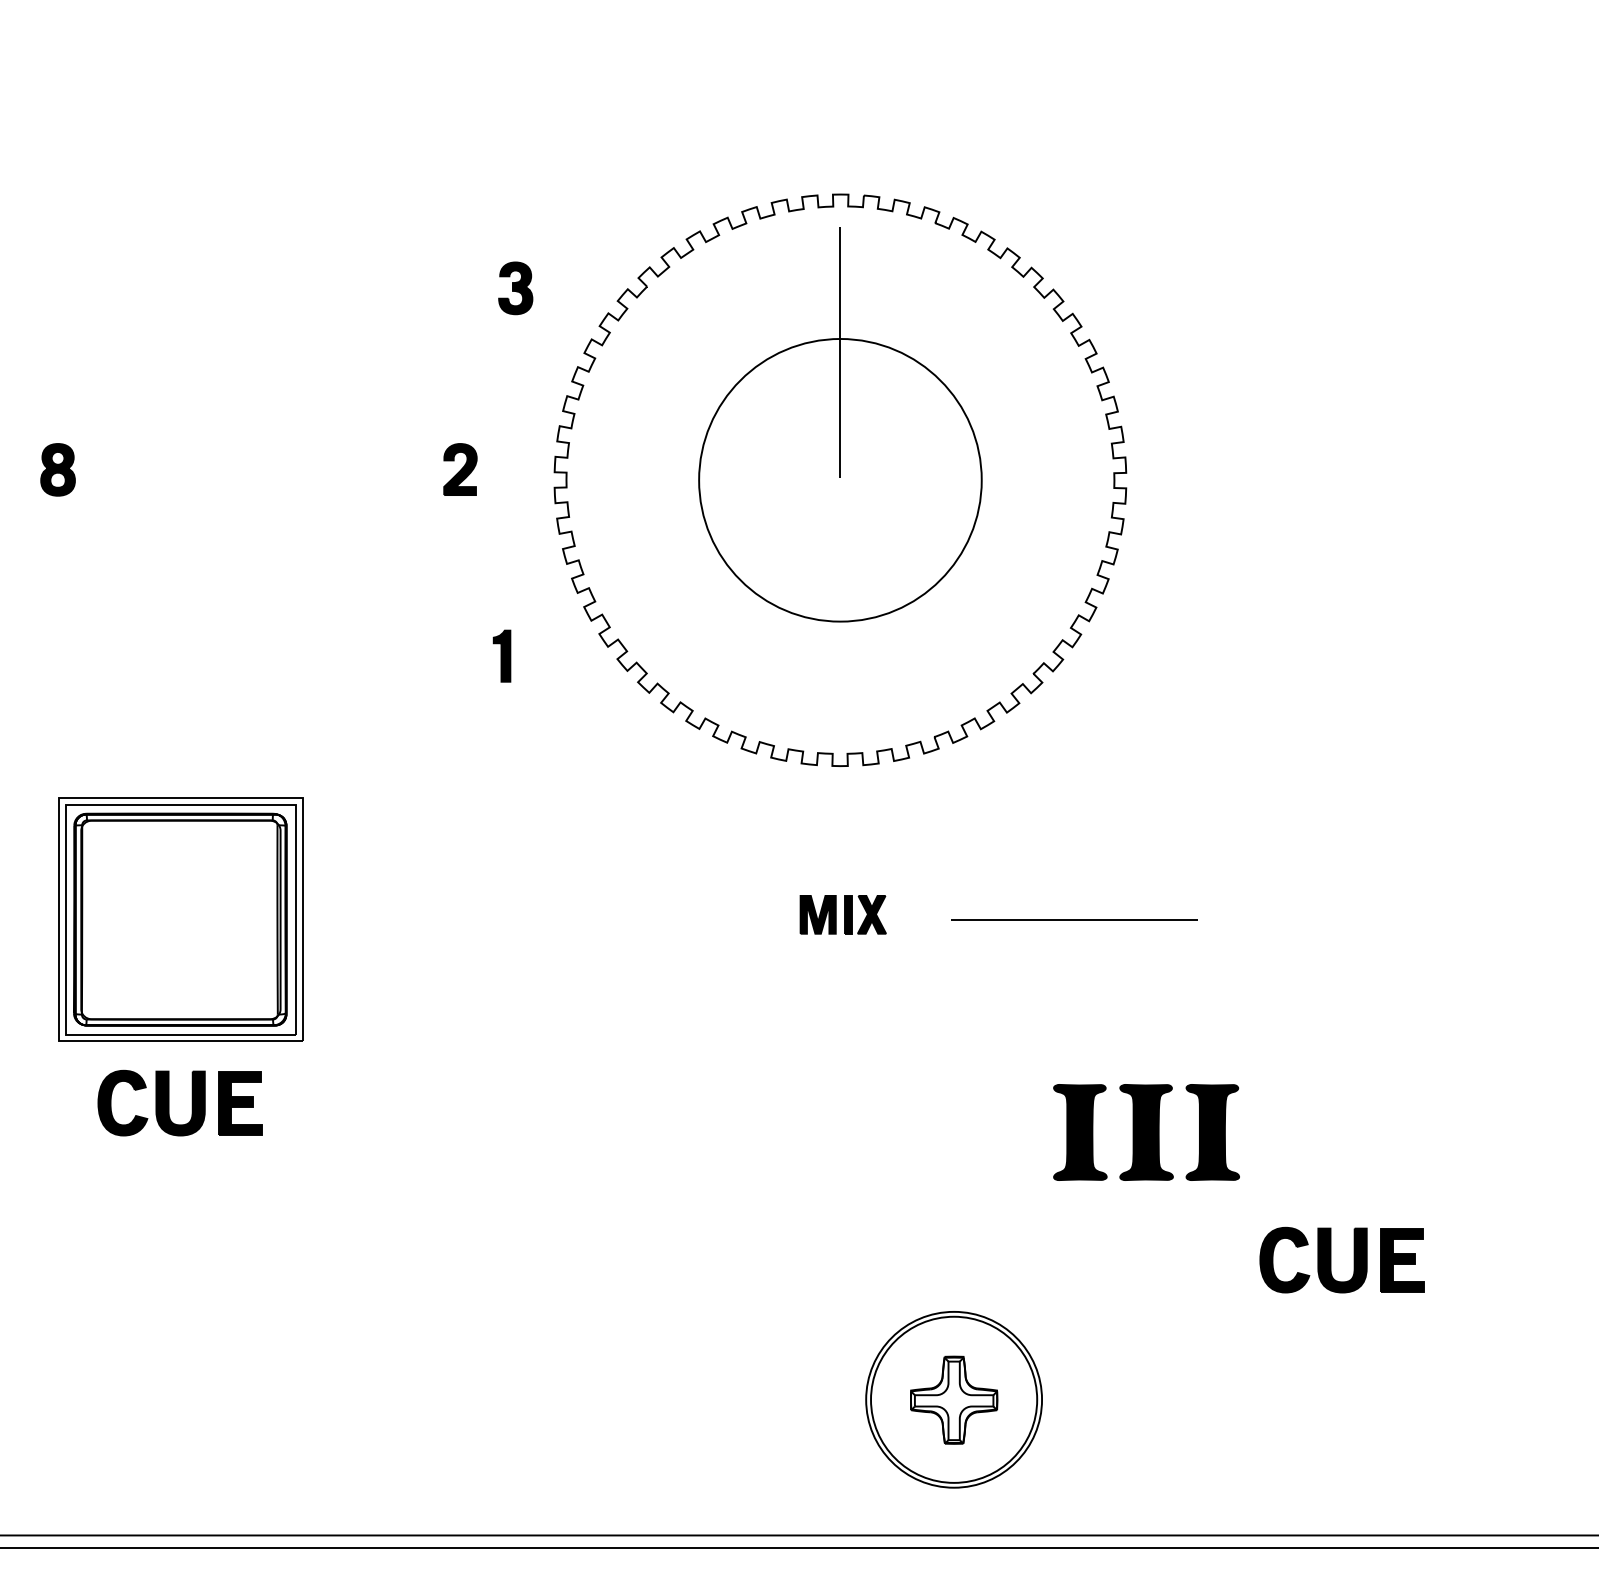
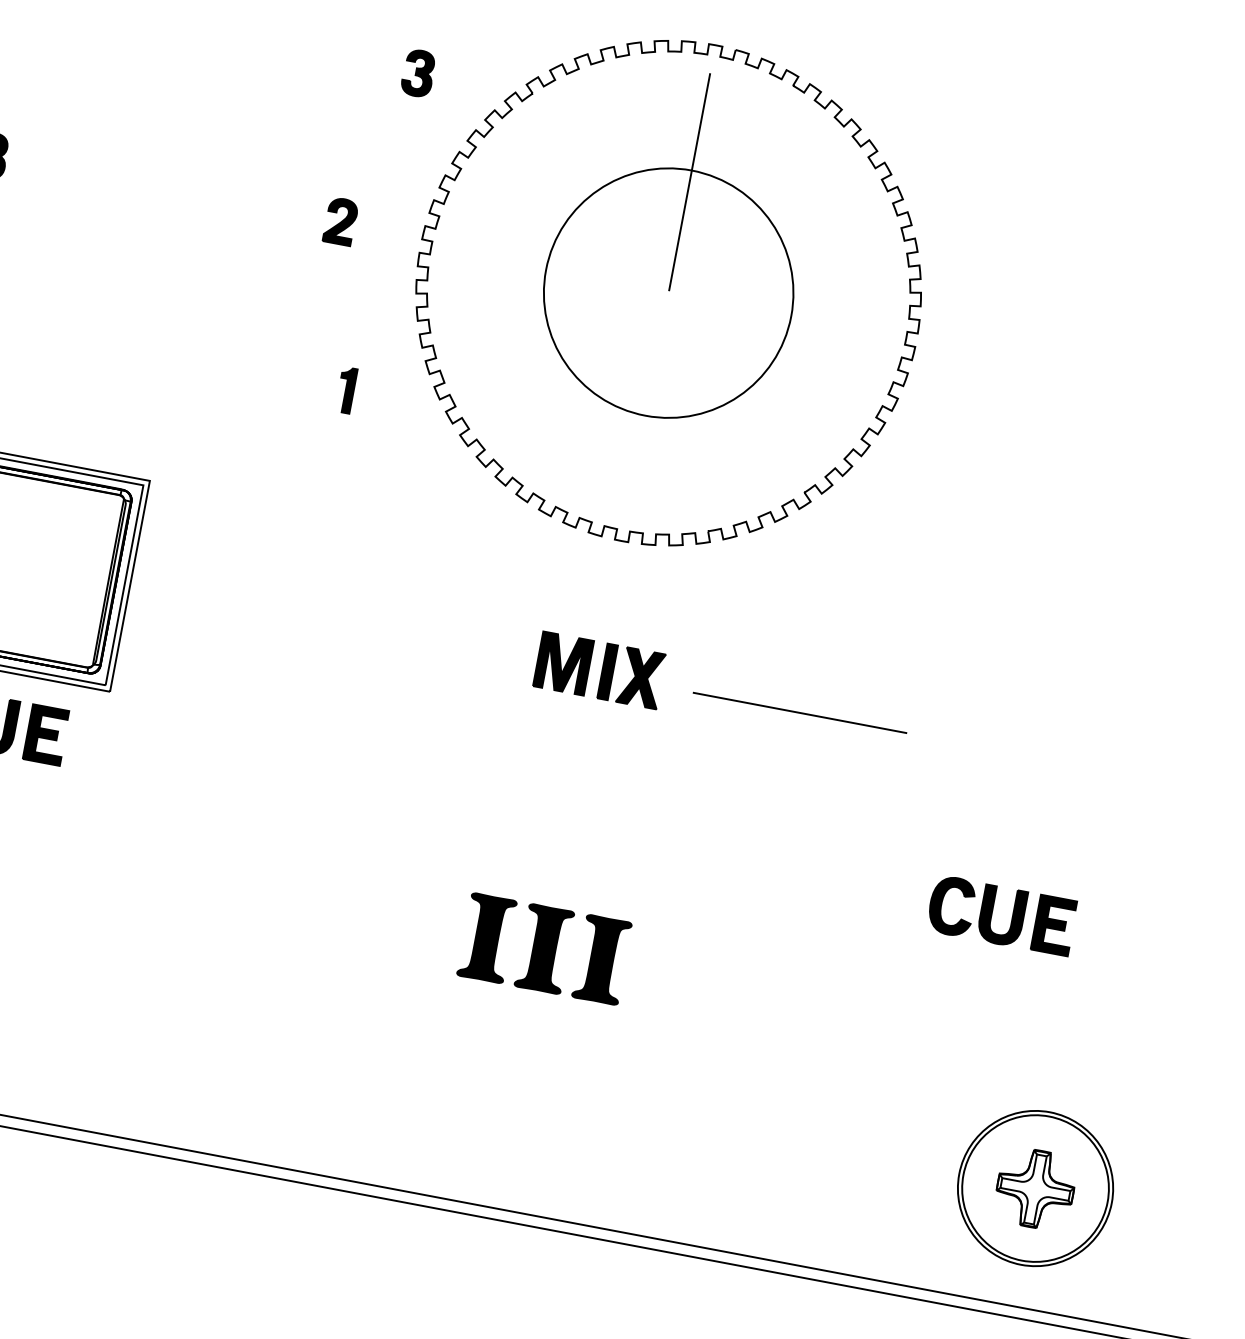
part: (843, 914) -> (600, 670), size x1.67
part: (1146, 1132) -> (544, 949), moved
part: (1331, 1259) -> (992, 913), moved
part: (953, 1399) -> (1035, 1188), moved

